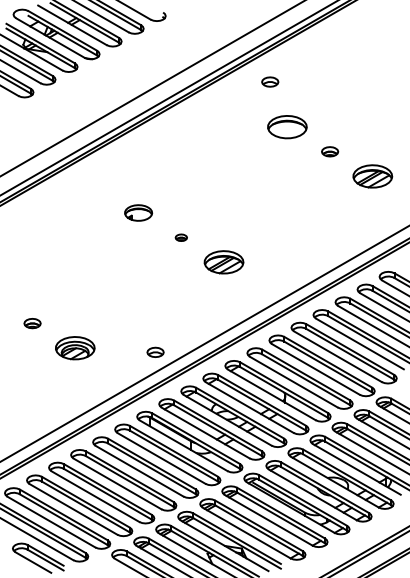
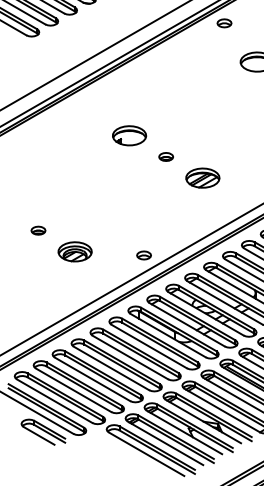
part: (270, 81) -> (224, 22), moved
part: (138, 212) -> (129, 135), size x1.43
part: (181, 237) -> (166, 156), size x1.43

